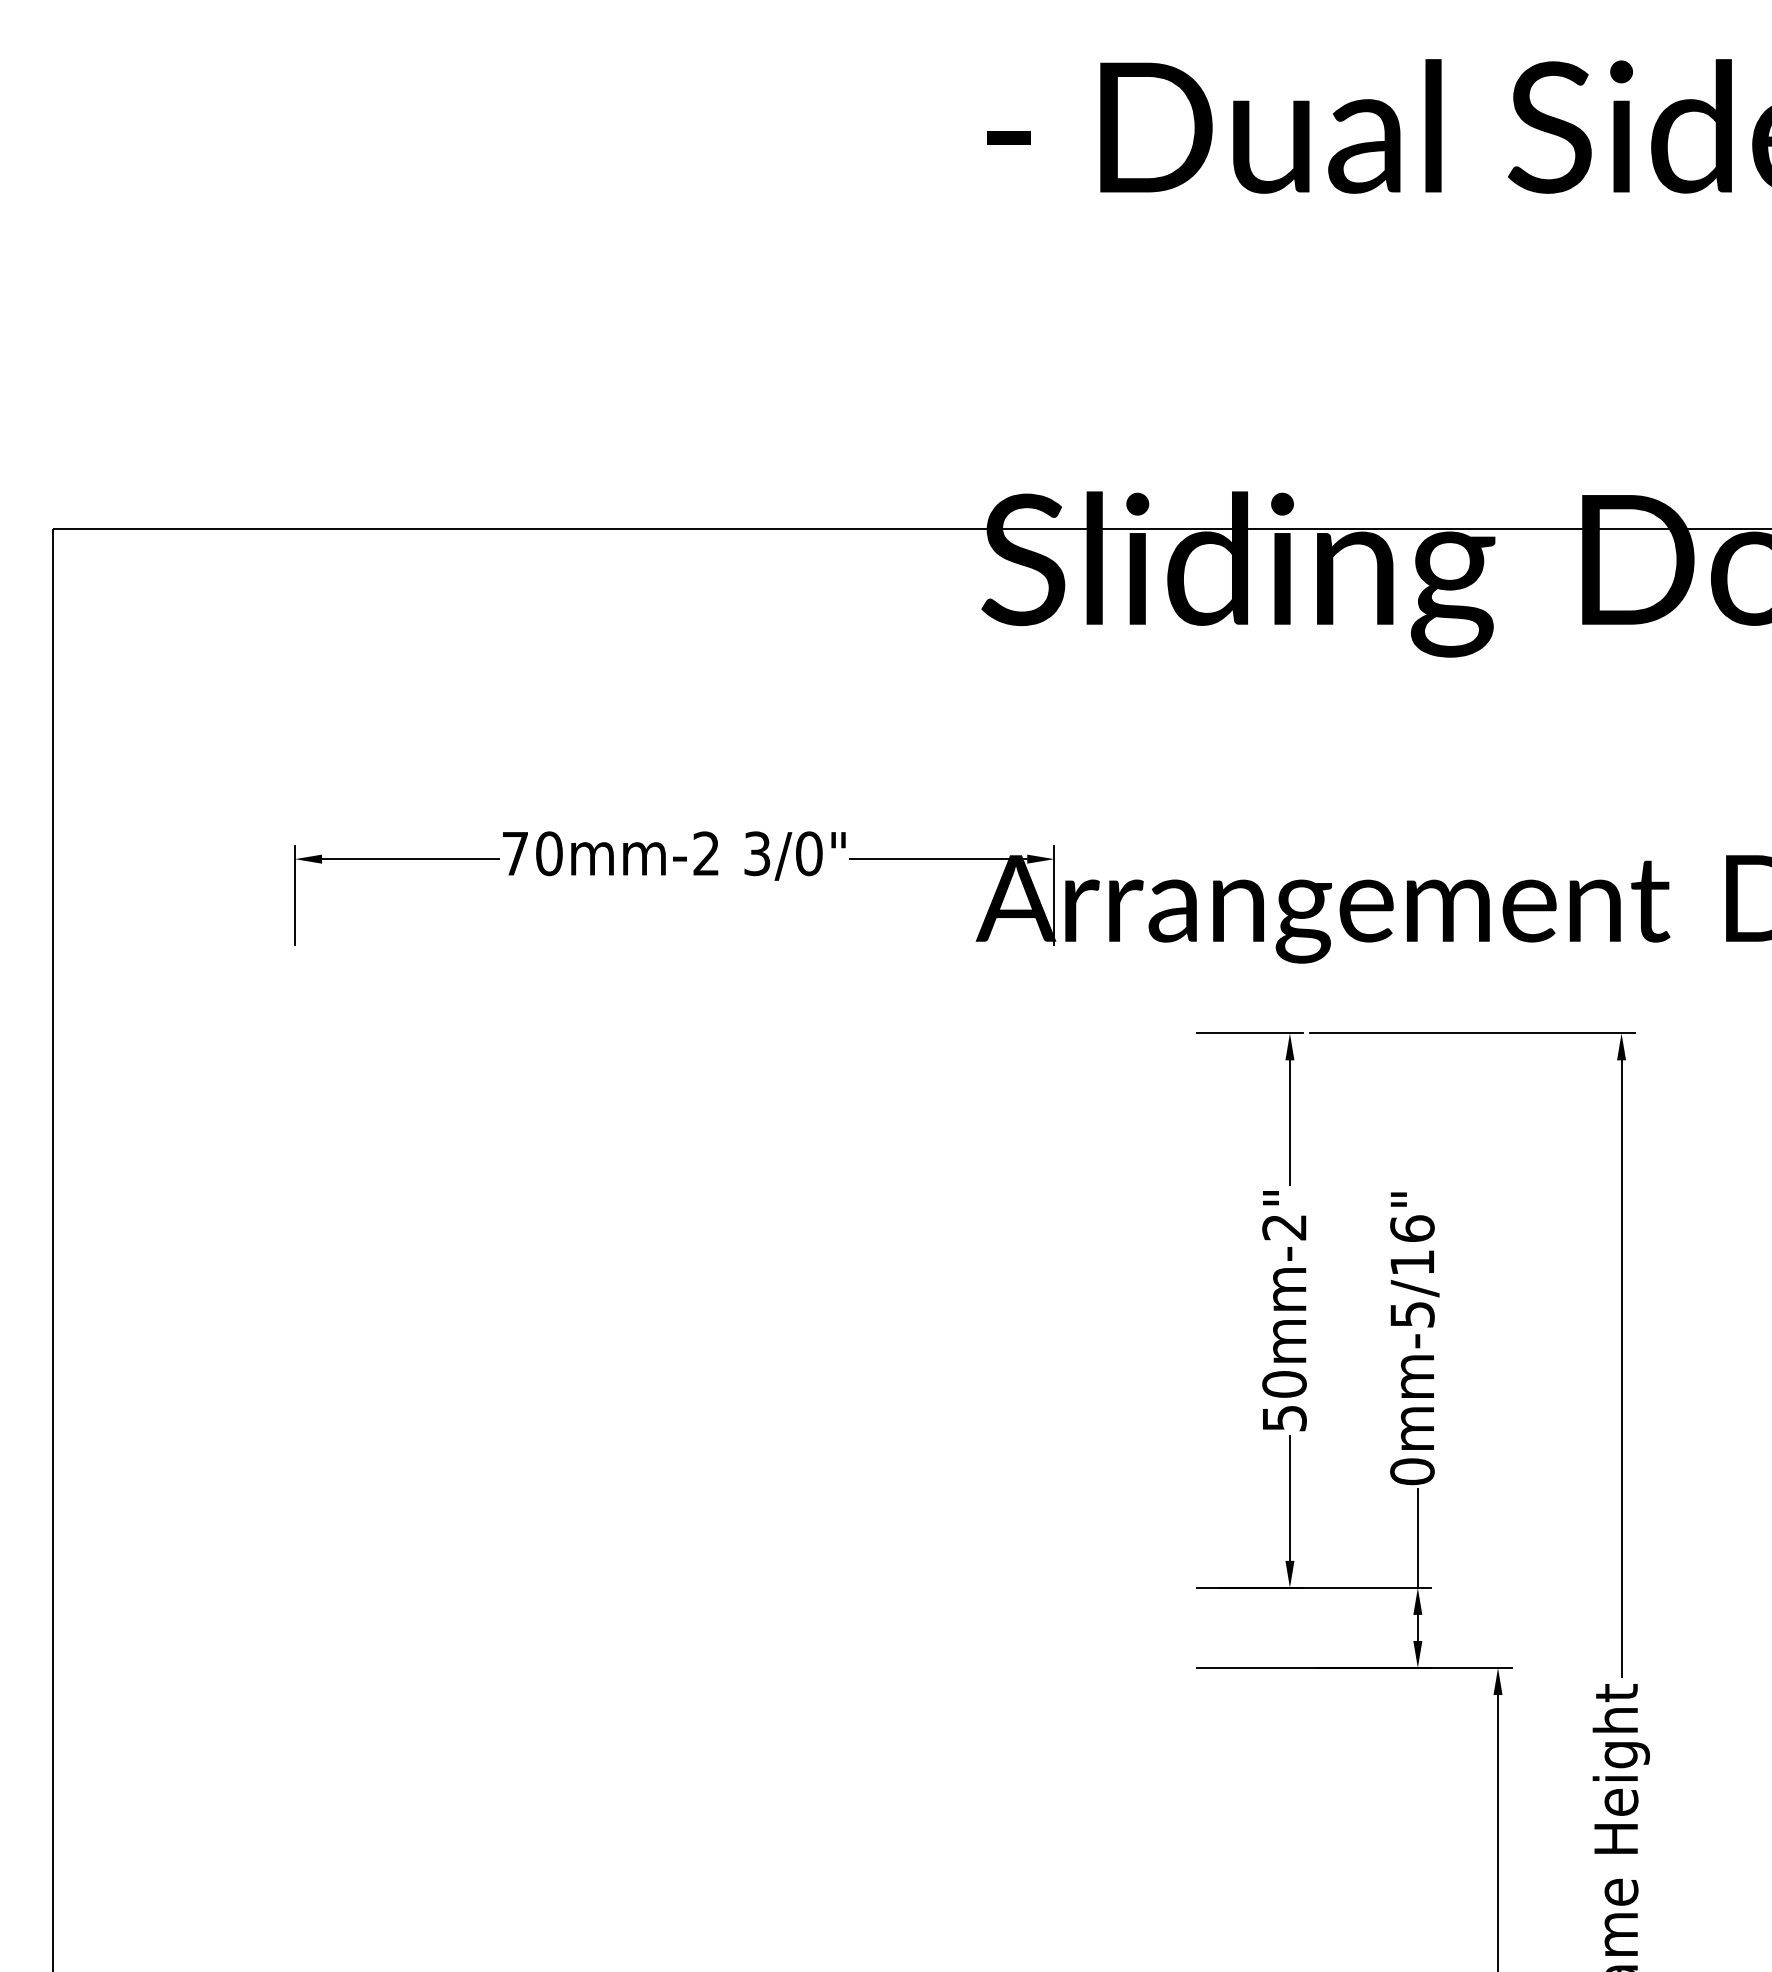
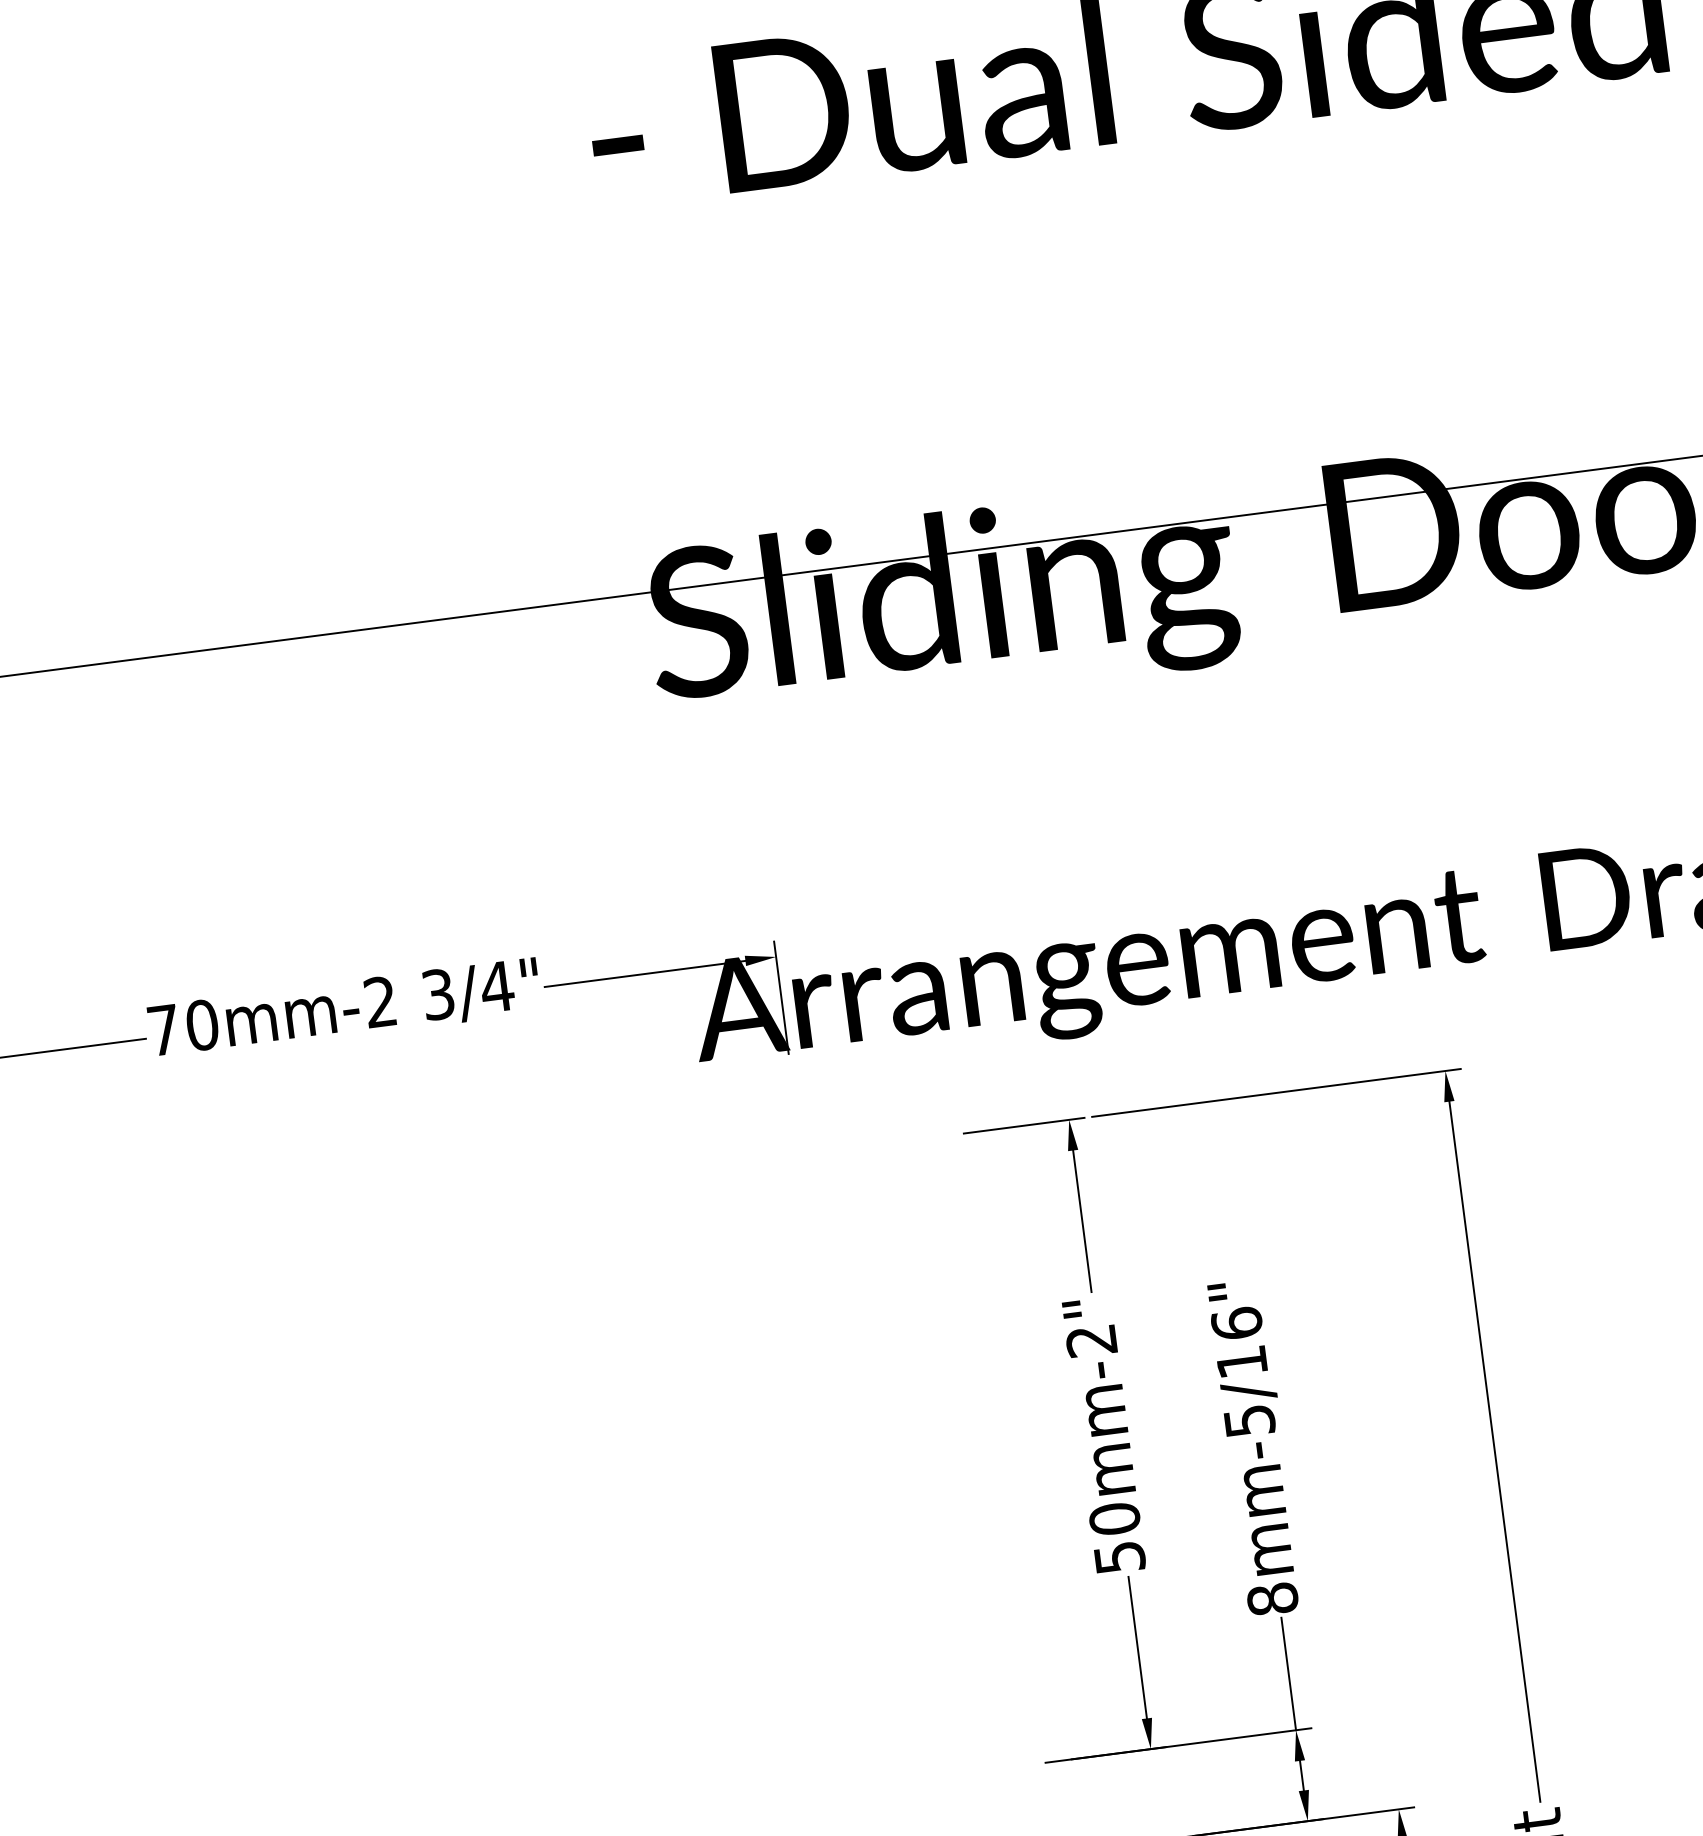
text: (809, 853) -> (497, 986), 3/0" -> 3/4"
text: (1412, 1471) -> (1272, 1598), 0mm-5/16" -> 8mm-5/16"

